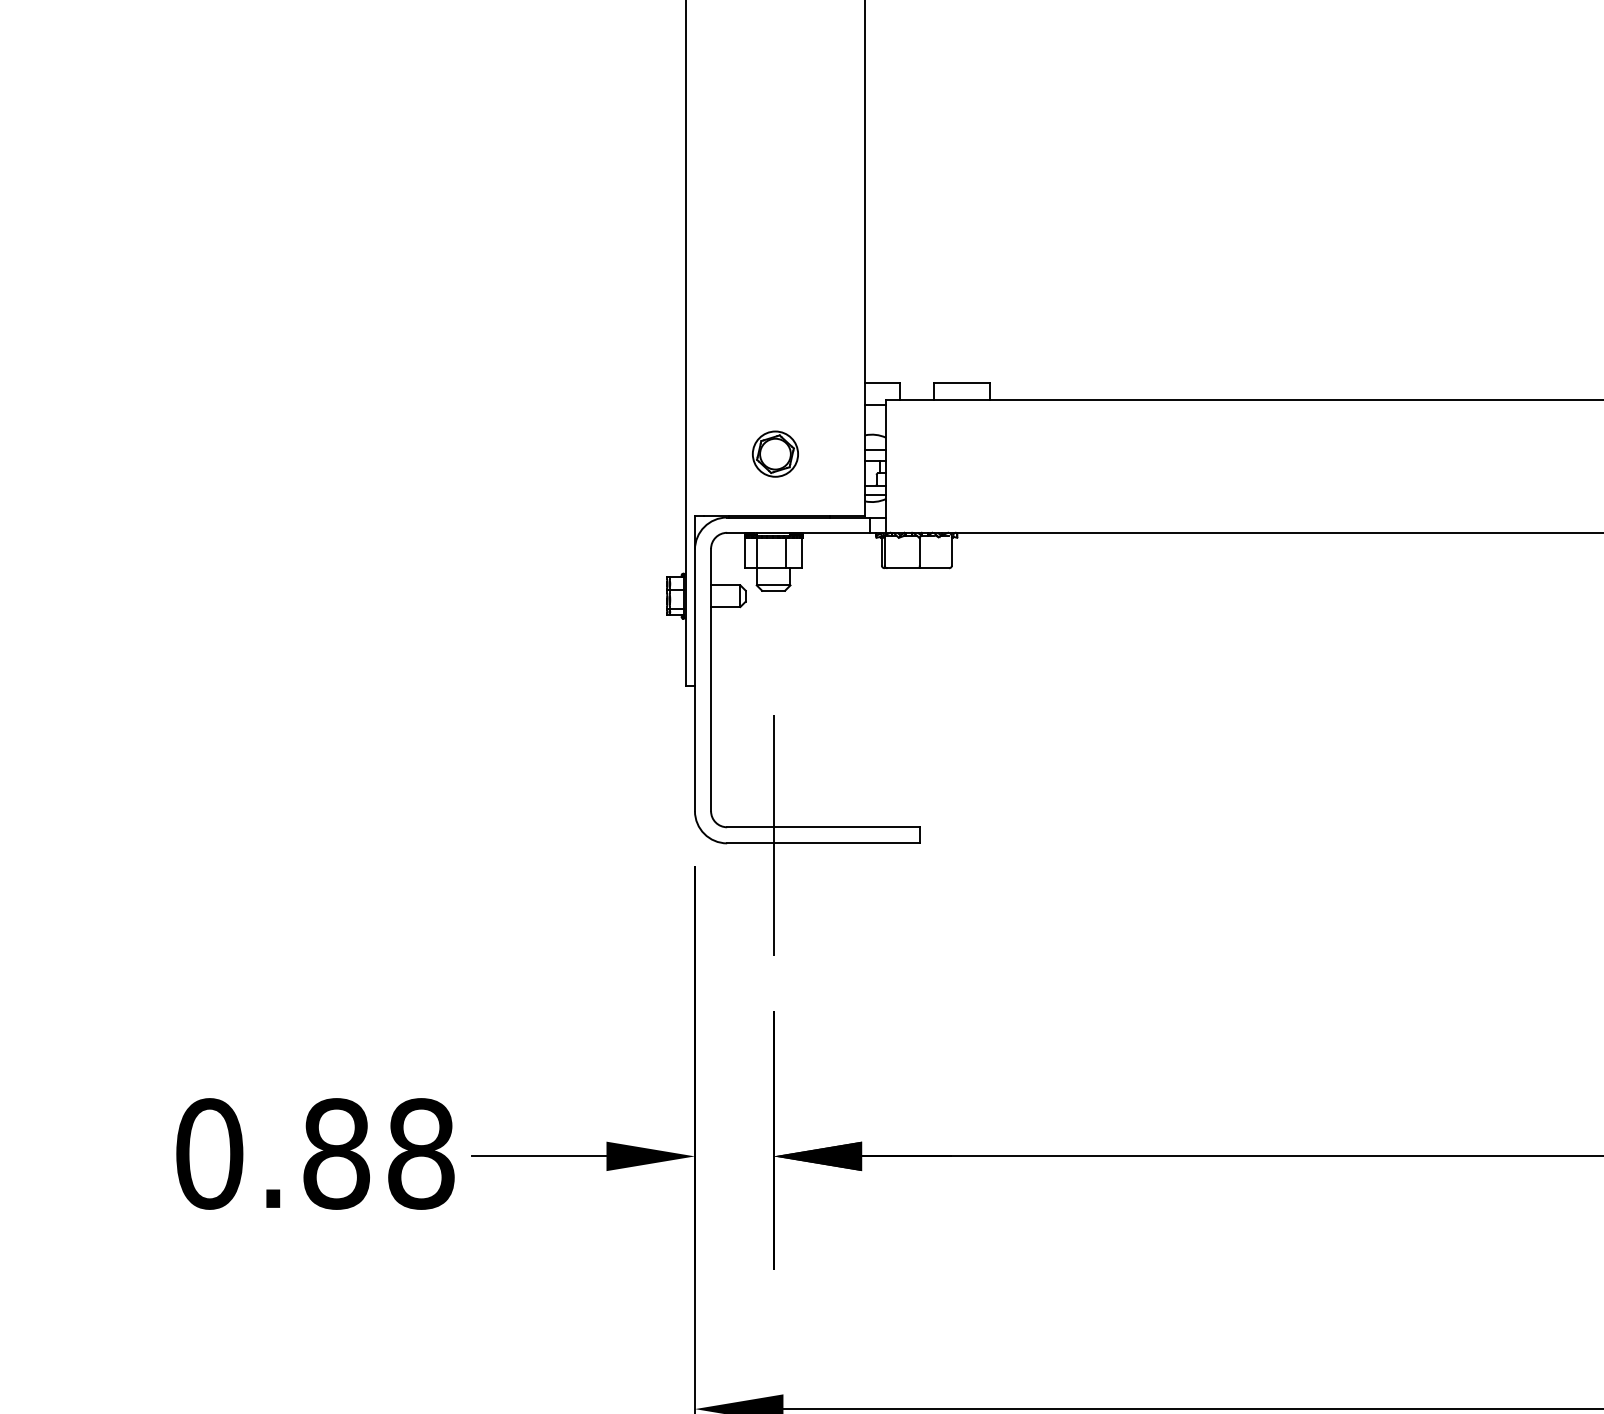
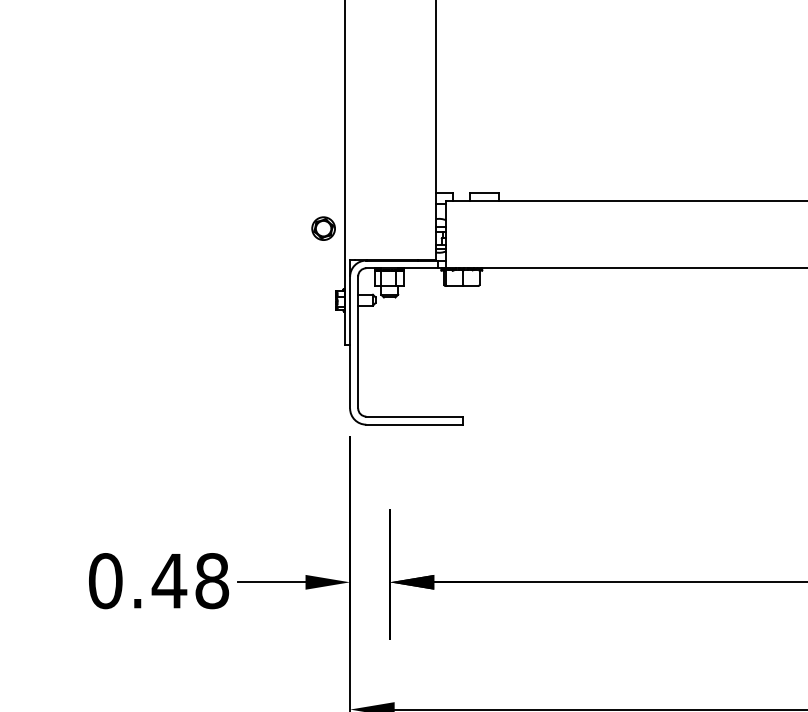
part: (775, 453) -> (323, 228), moved
line: (773, 835) -> (389, 420), removed
text: (336, 1154) -> (169, 581), 0.88 -> 0.48

